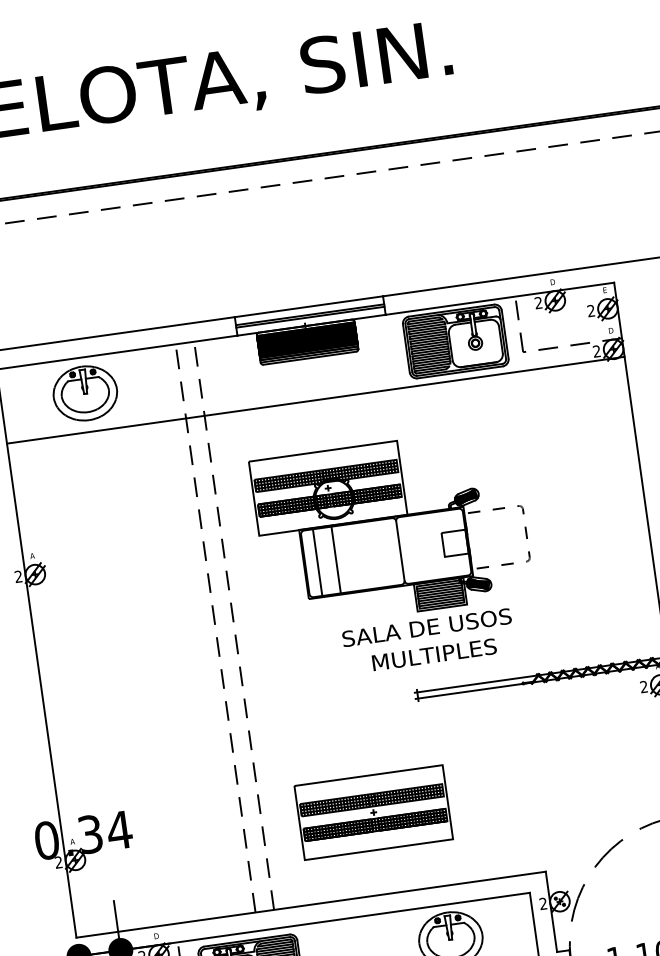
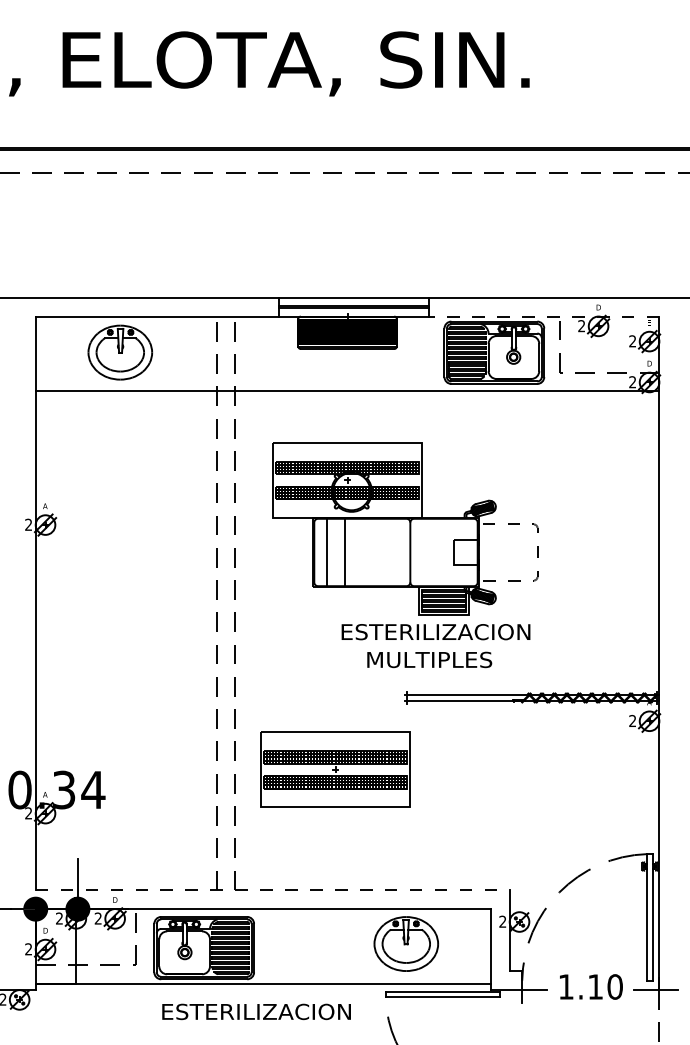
line: (499, 298) -> (543, 316), solid -> dashed
text: (436, 626) -> (435, 632), SALA DE USOS -> ESTERILIZACION
part: (373, 812) -> (335, 769), moved
line: (310, 904) -> (272, 890), solid -> dashed

